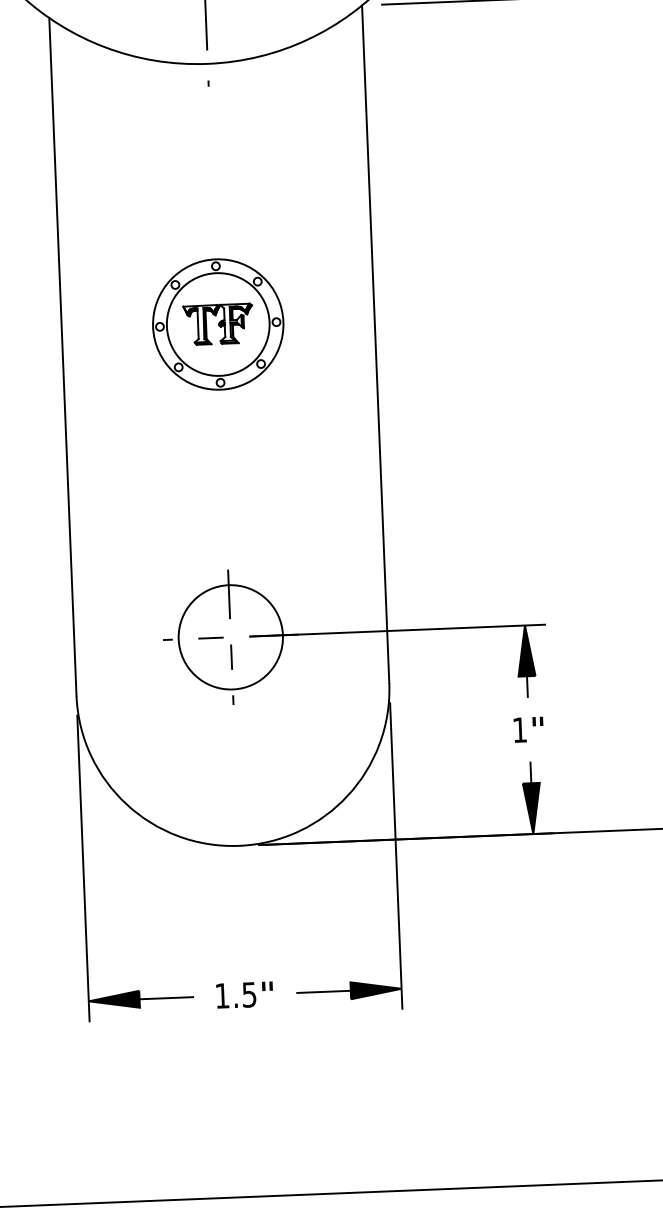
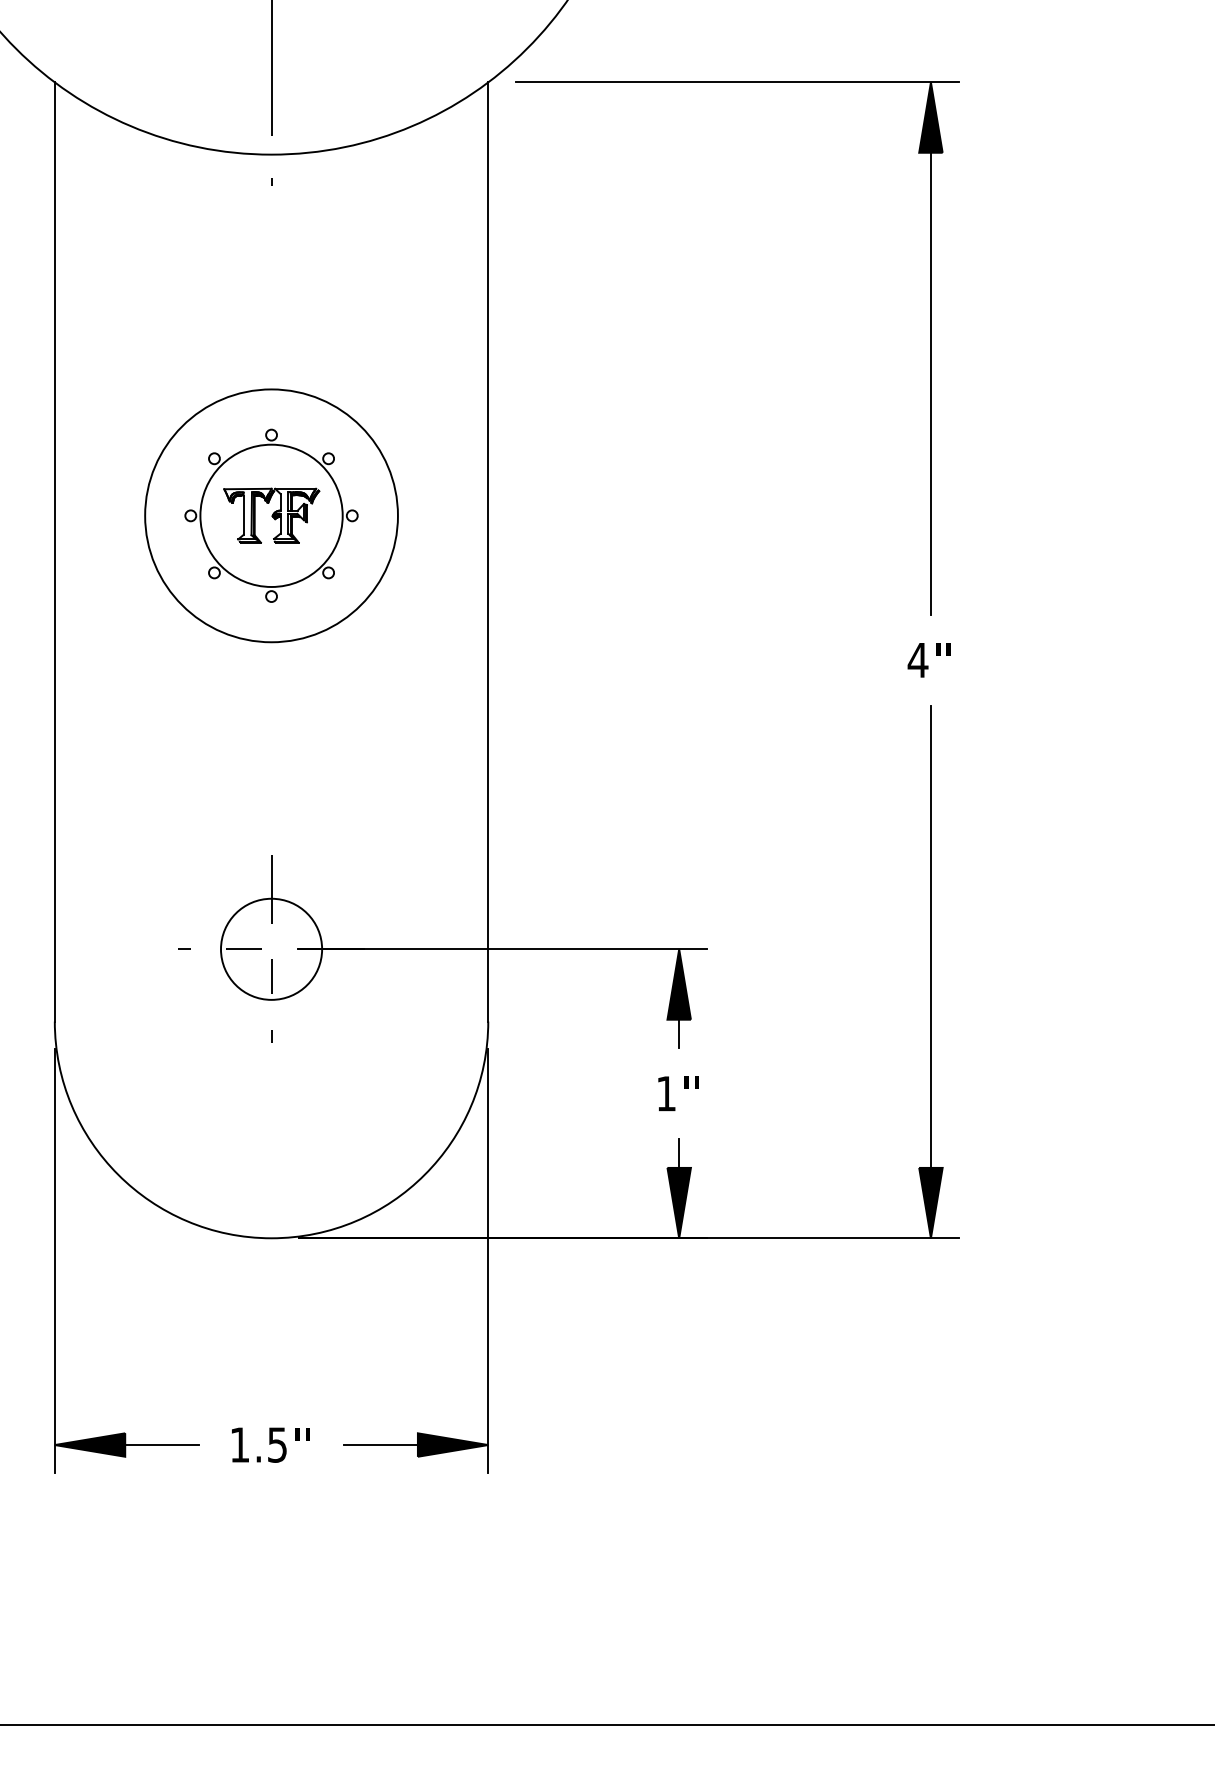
circle: (218, 324) -> (271, 515), size x1.4
circle: (230, 637) -> (271, 949), size x0.7

